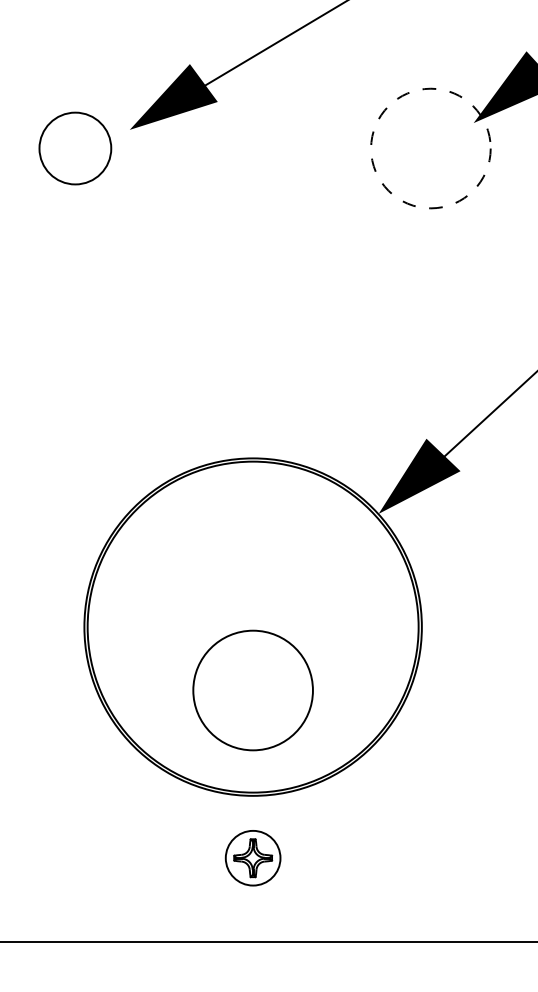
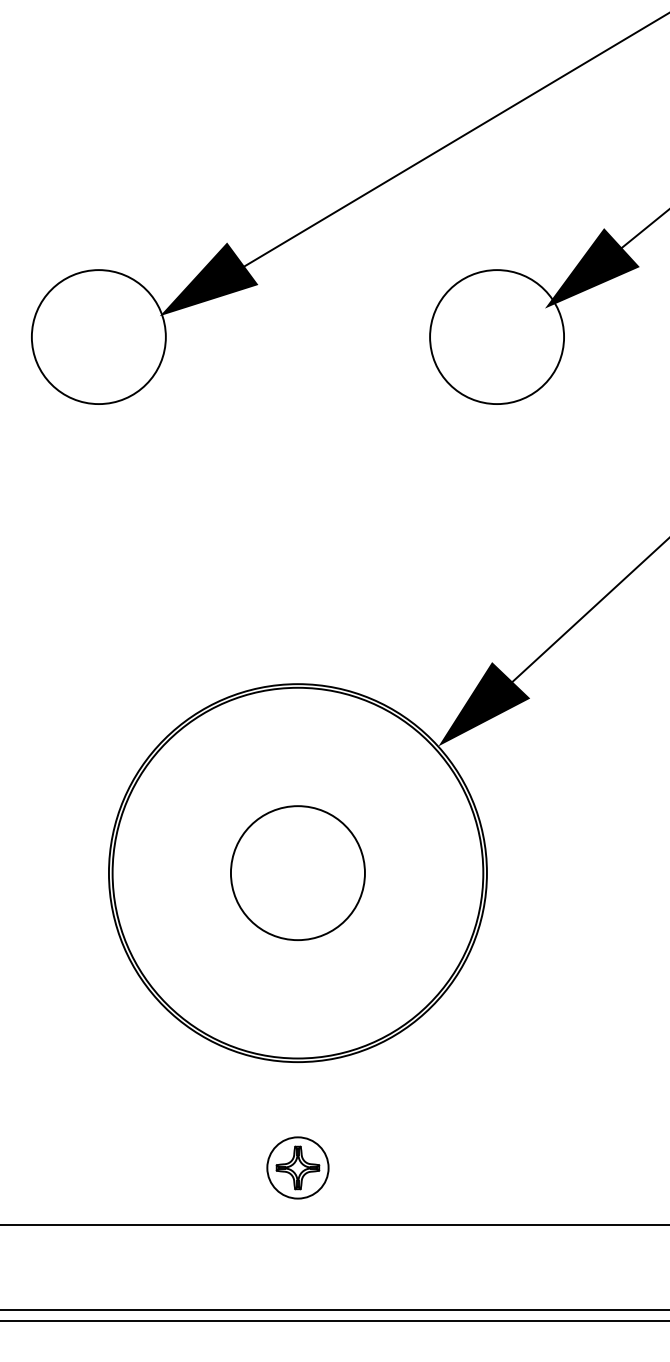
circle: (75, 148) -> (98, 337), size x1.67
circle: (431, 148) -> (497, 337), dashed -> solid
circle: (252, 689) -> (297, 872), moved
part: (252, 857) -> (297, 1167), moved

